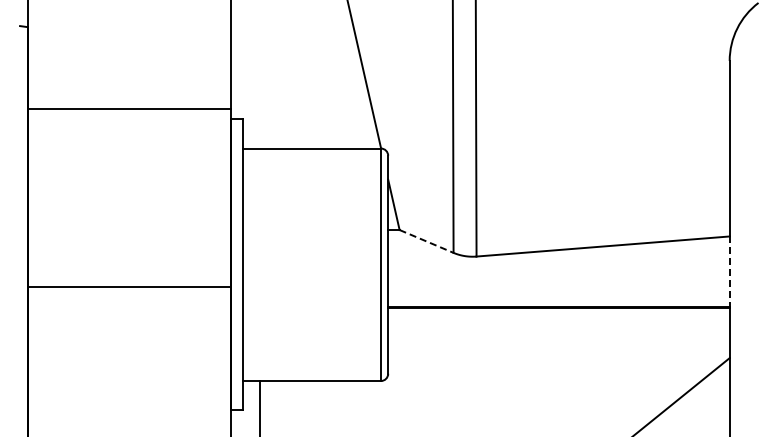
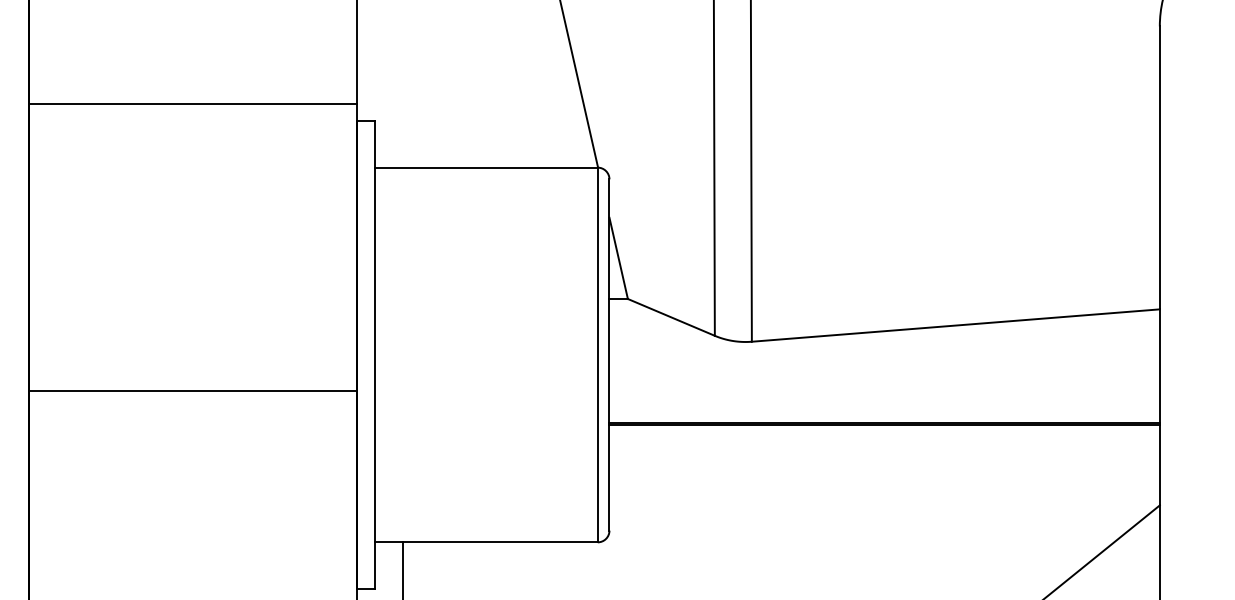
line: (427, 241) -> (672, 317), dashed -> solid
line: (729, 272) -> (1159, 367), dashed -> solid

